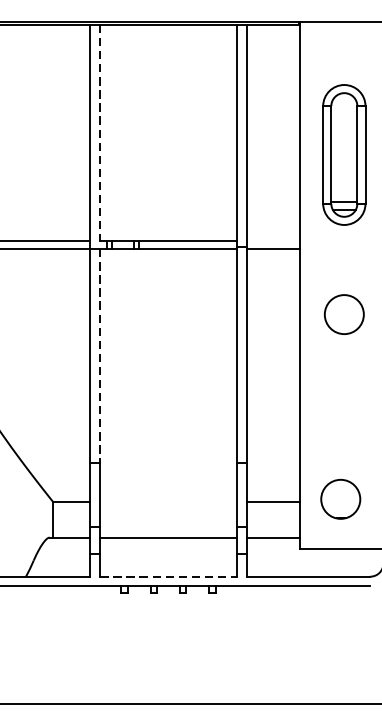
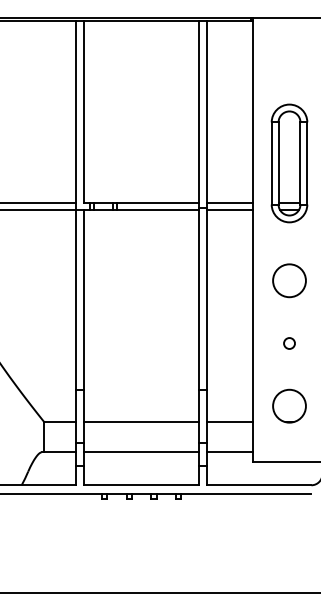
line: (100, 132) -> (84, 111), dashed -> solid
part: (344, 155) -> (289, 163), moved
line: (273, 240) -> (229, 202), added
circle: (344, 314) -> (289, 280), moved
line: (100, 357) -> (84, 300), dashed -> solid
circle: (344, 408) -> (289, 343), added
part: (340, 498) -> (289, 405), moved
line: (168, 502) -> (141, 422), added
line: (168, 576) -> (141, 485), dashed -> solid

